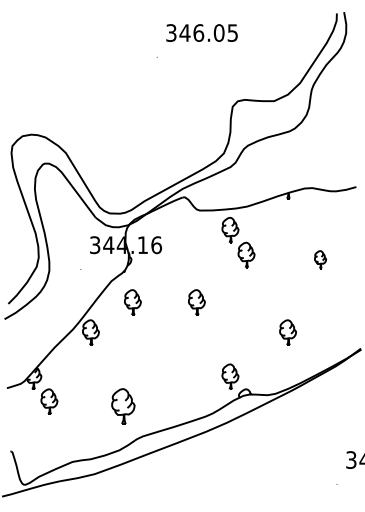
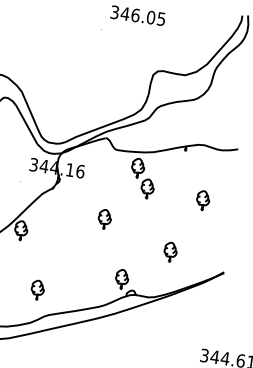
part: (320, 259) -> (203, 200), size x1.43
part: (132, 302) -> (55, 212), removed
part: (123, 406) -> (37, 290), size x0.71

